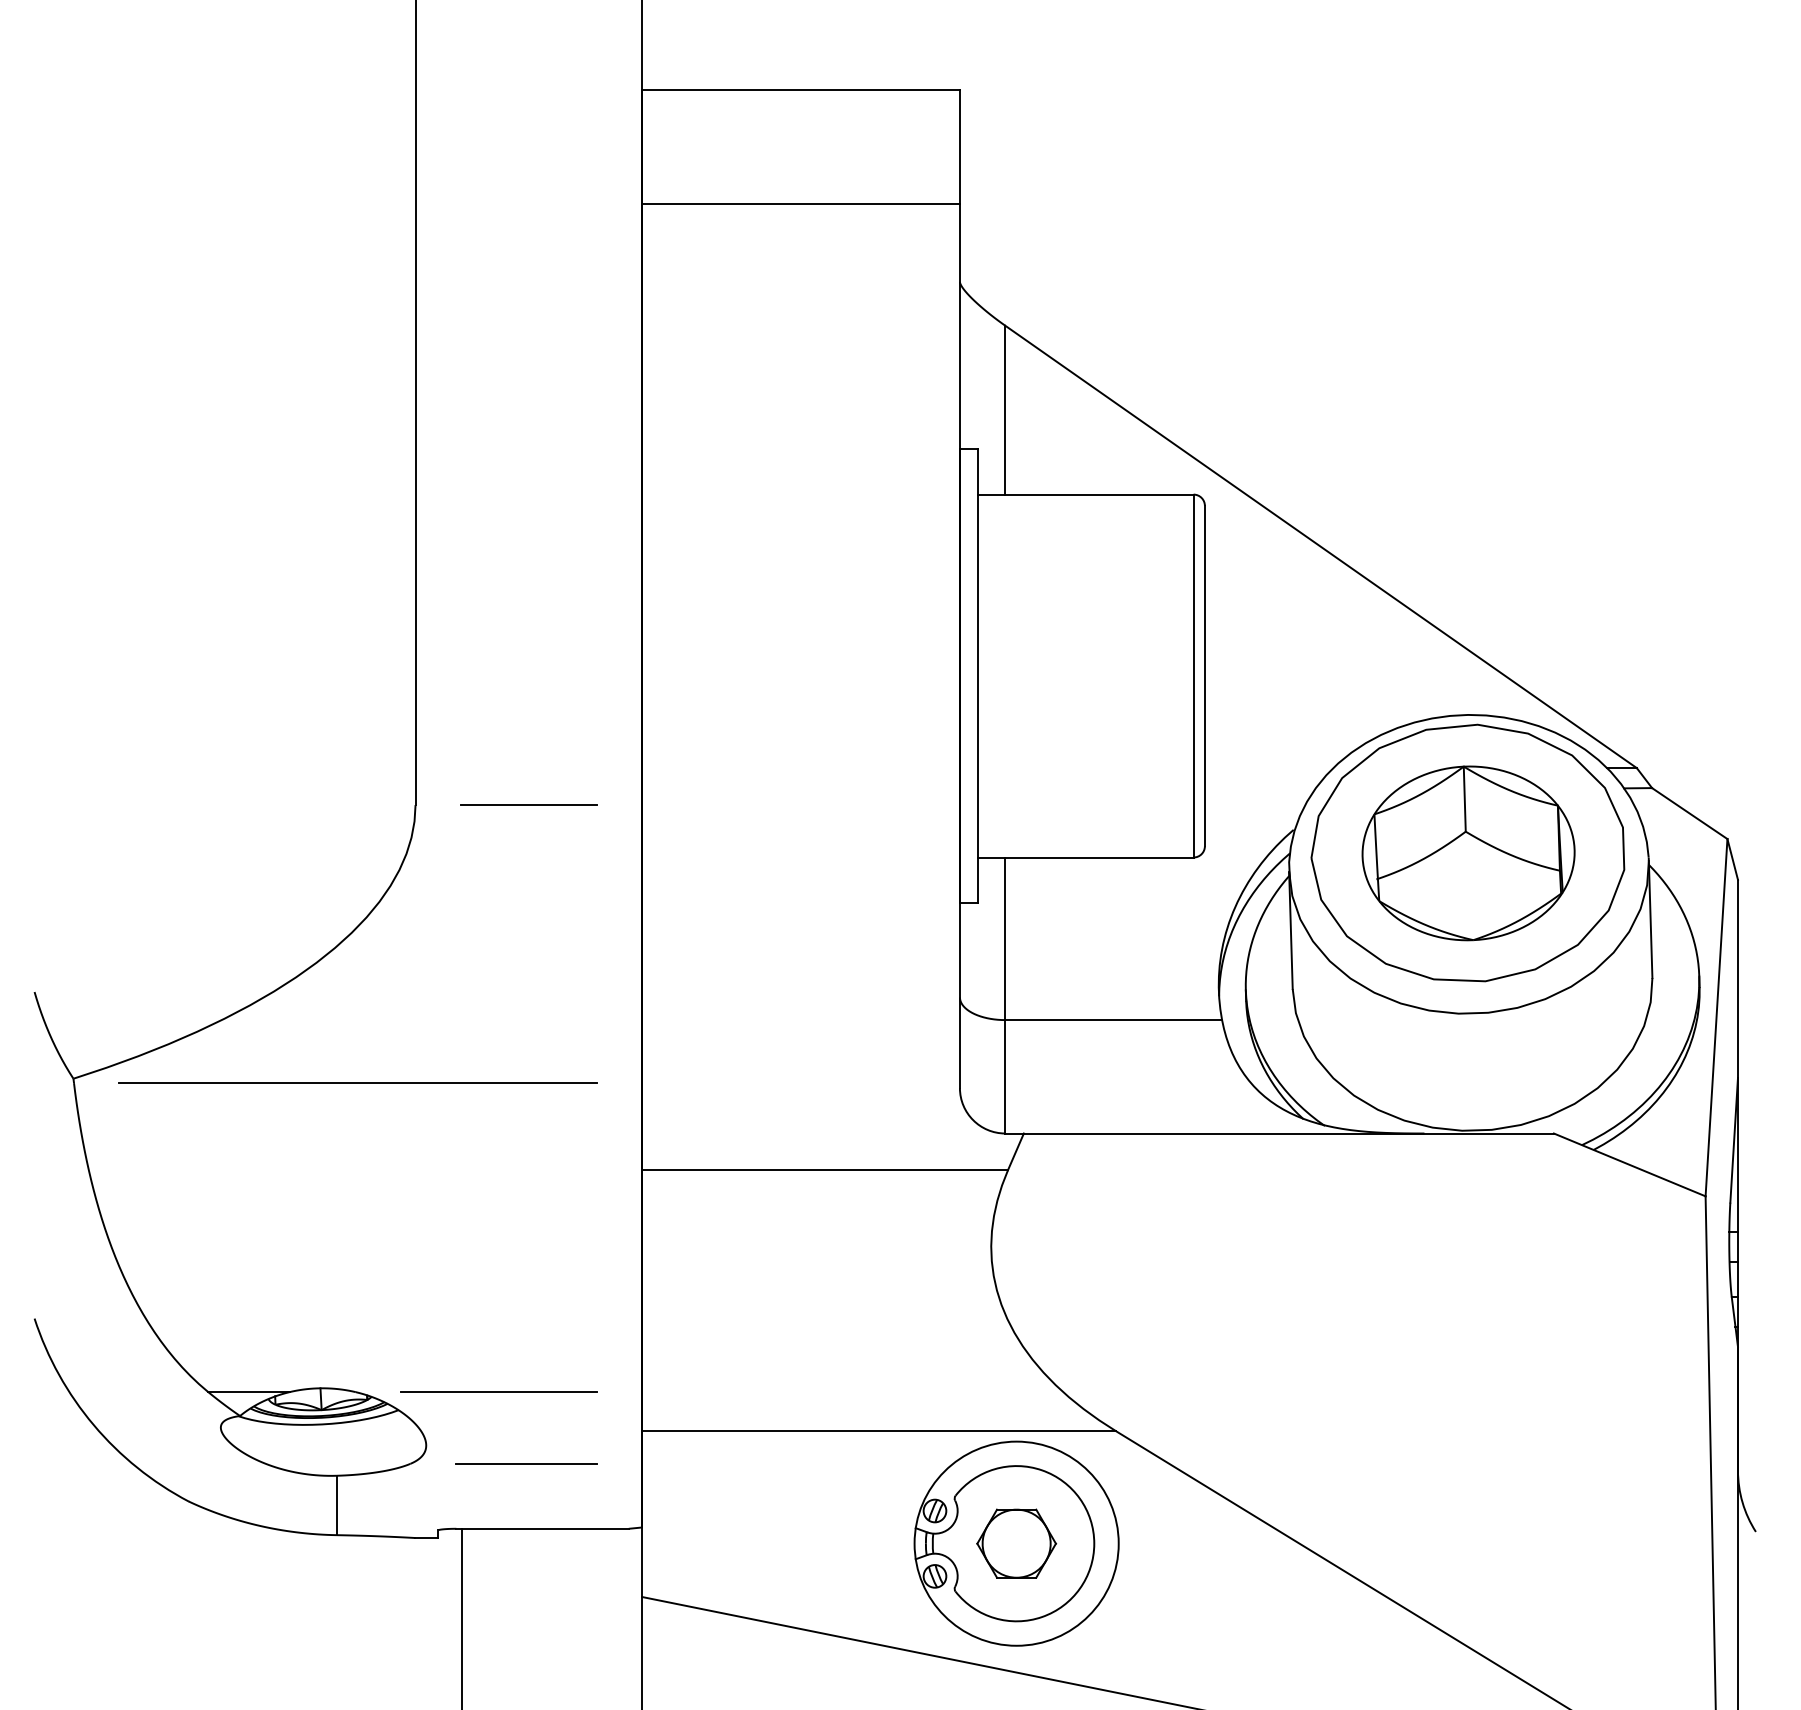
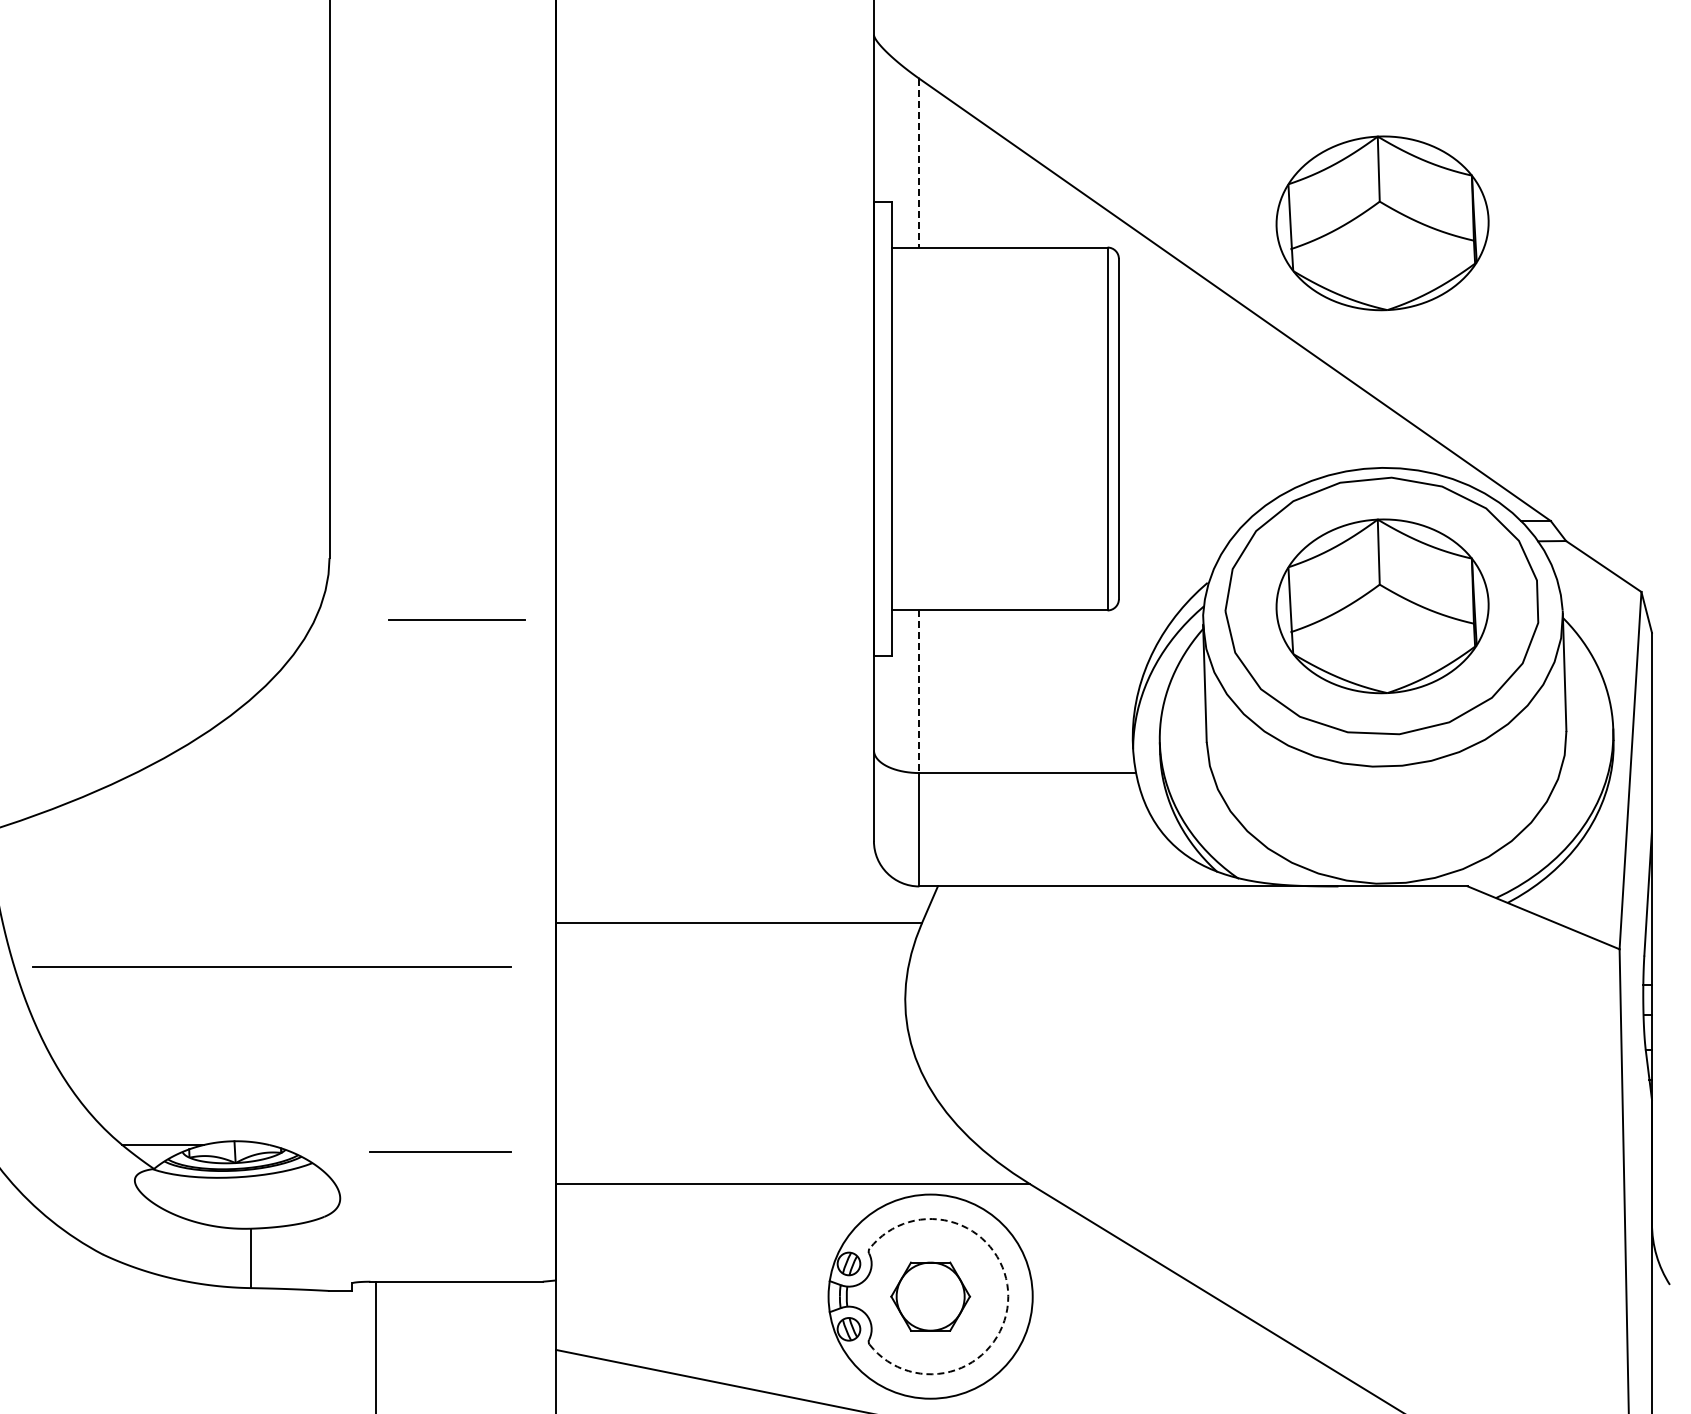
line: (1005, 410) -> (919, 163), solid -> dashed
part: (1468, 470) -> (1382, 223), added
line: (528, 804) -> (456, 619), moved
line: (1005, 939) -> (919, 692), solid -> dashed
line: (357, 1082) -> (271, 966), moved
line: (499, 1392) -> (413, 1145), removed
line: (526, 1463) -> (440, 1151), moved
arc: (1094, 1543) -> (1008, 1296), solid -> dashed

